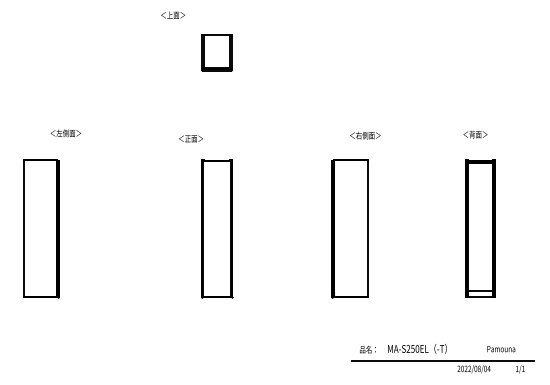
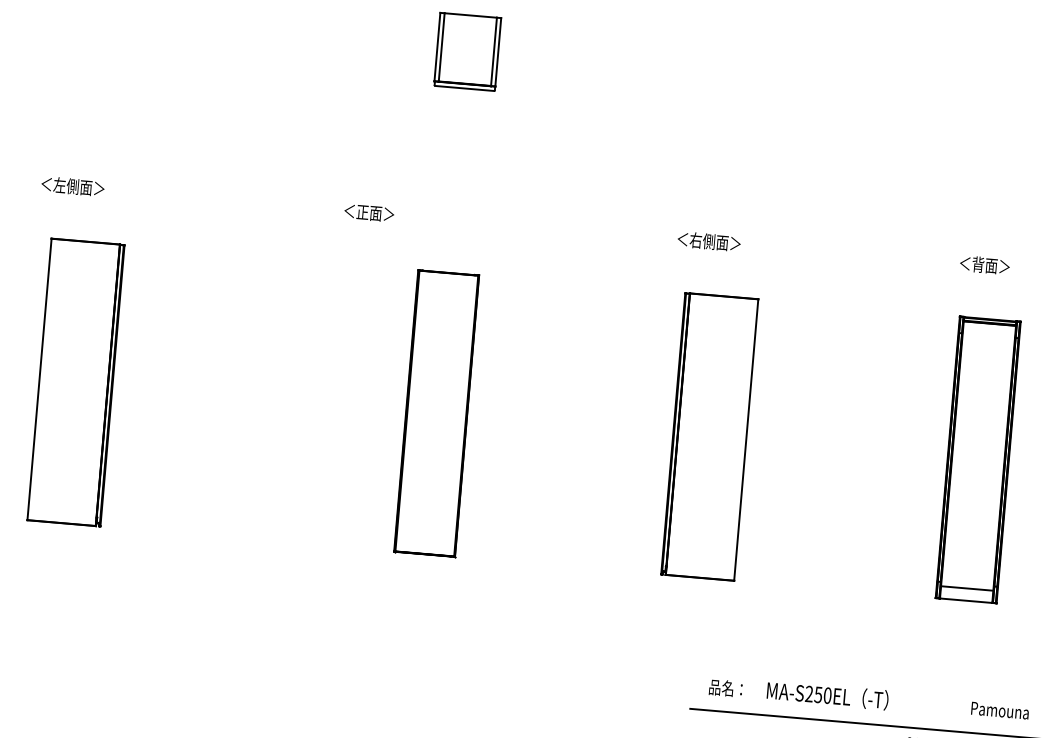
text: (65, 133) -> (72, 186), moved
text: (365, 135) -> (709, 241), moved
text: (190, 138) -> (368, 212), moved

